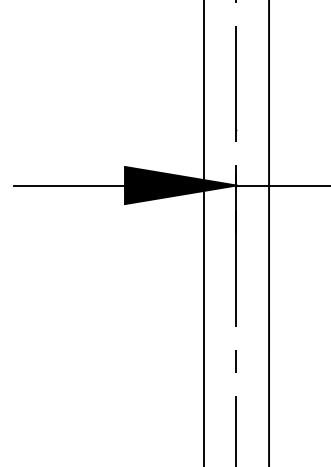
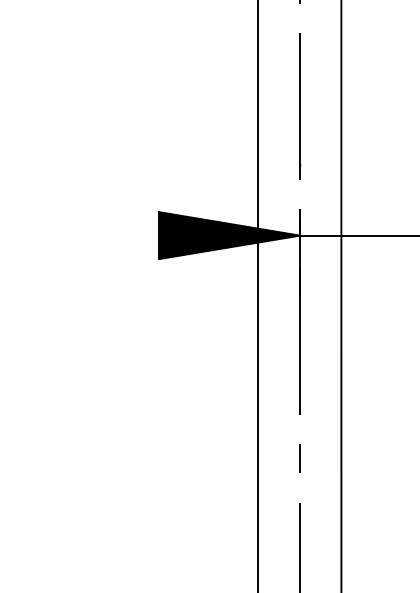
line: (69, 185) -> (88, 235), removed

